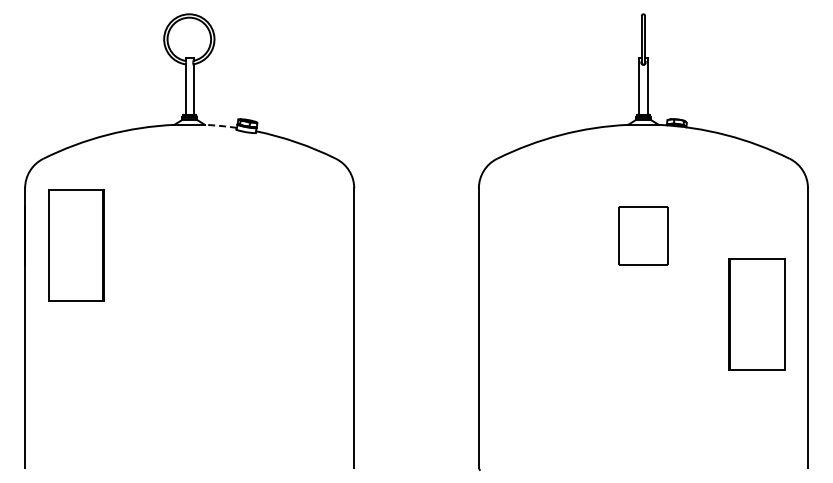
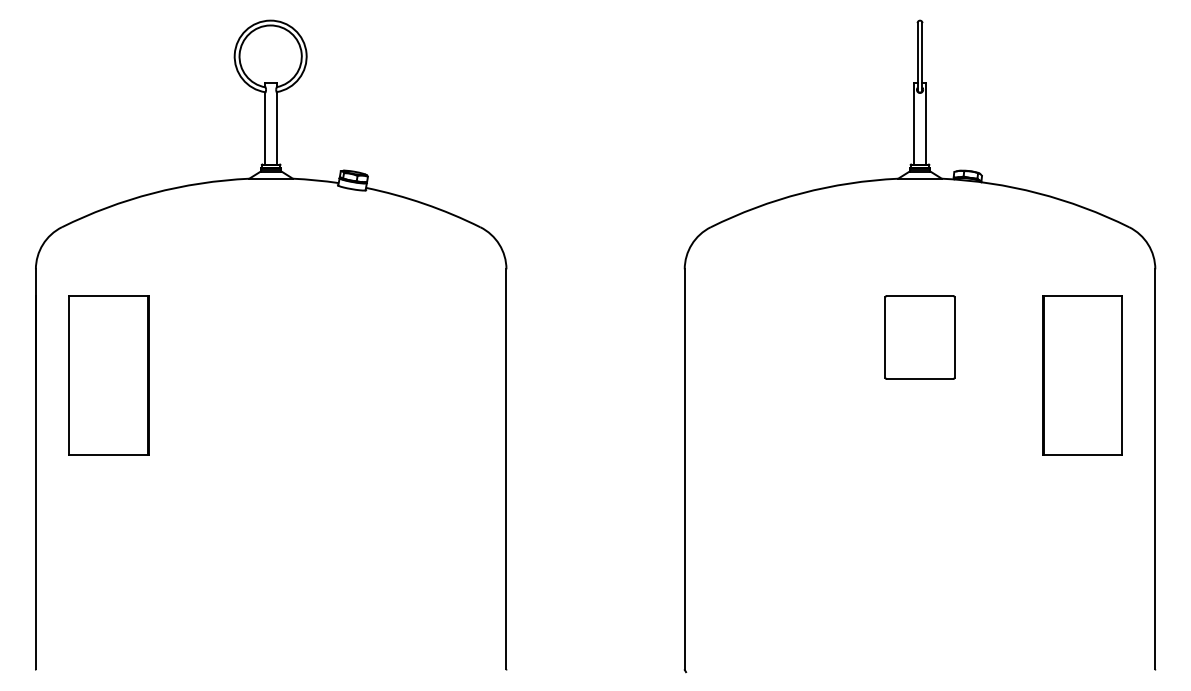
arc: (220, 126) -> (315, 181), dashed -> solid
part: (76, 245) -> (109, 375), moved
part: (756, 314) -> (1081, 375), moved

